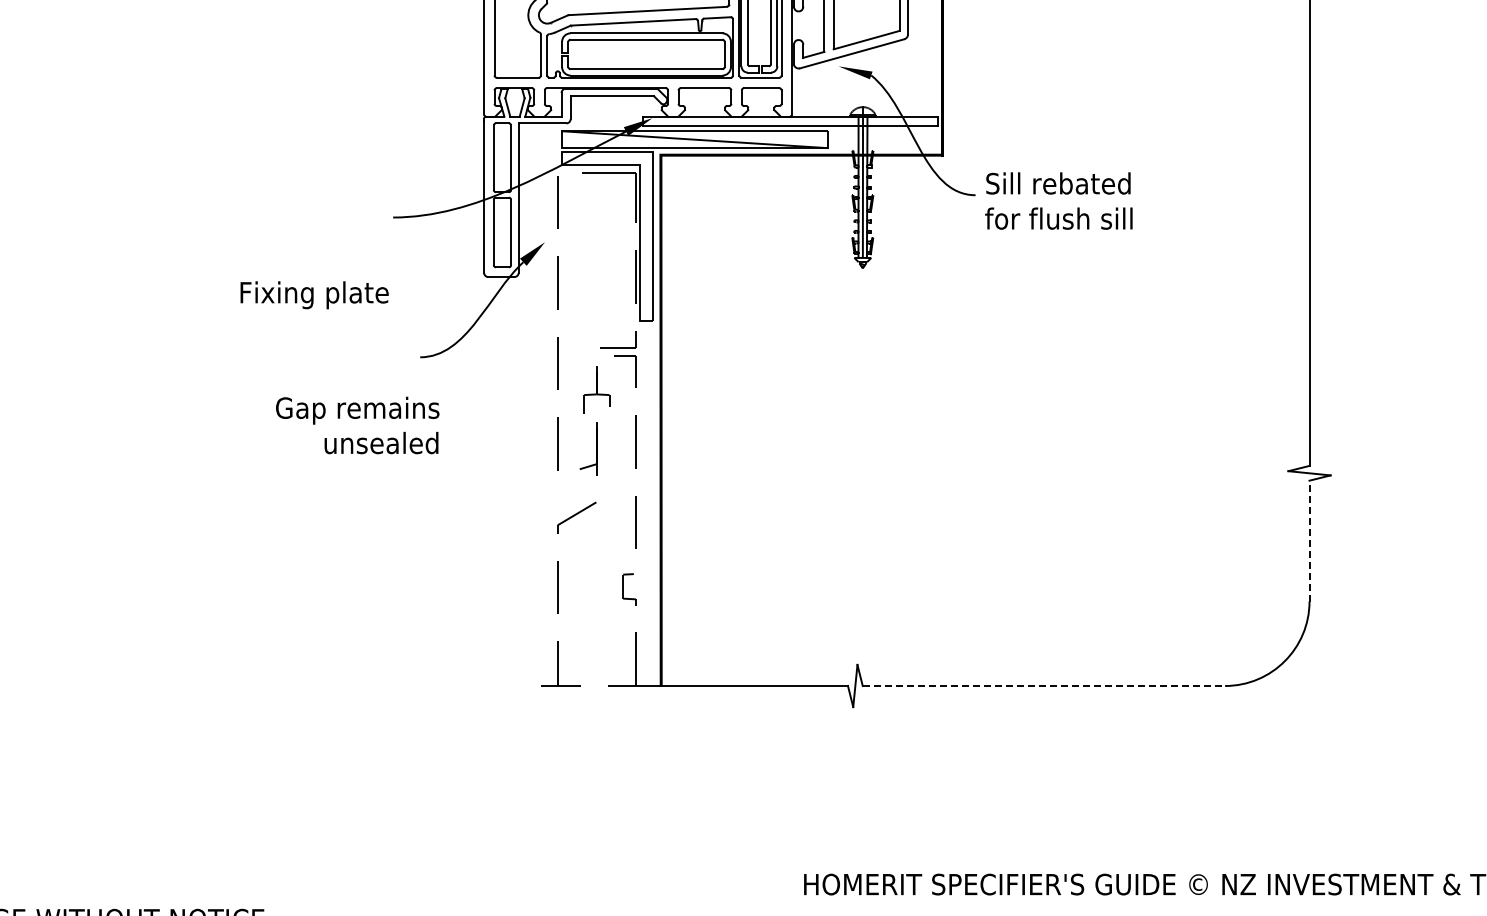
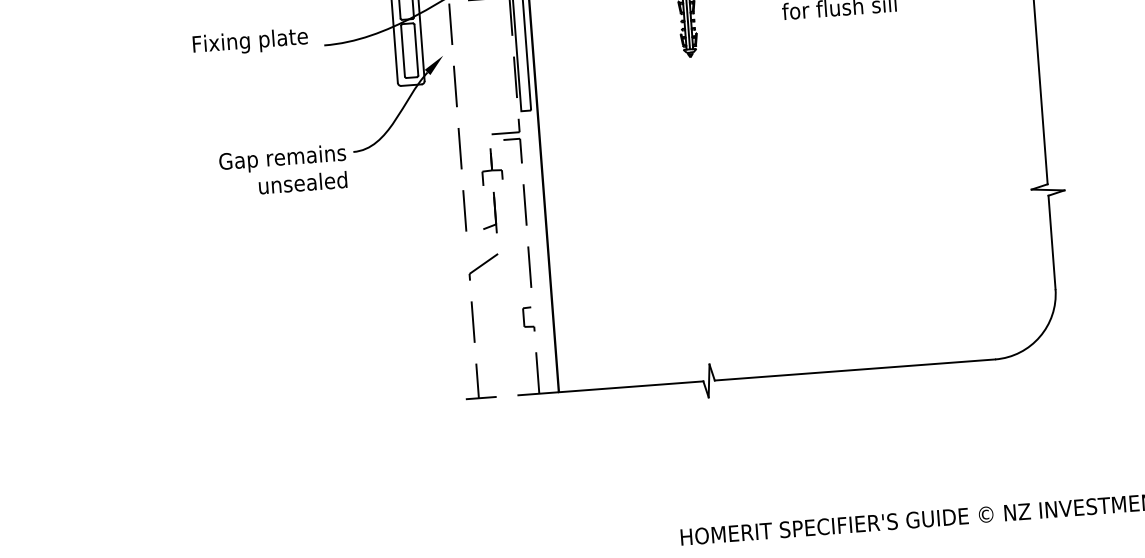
text: (314, 295) -> (250, 42), moved
text: (357, 425) -> (283, 170), moved
line: (1309, 540) -> (1051, 241), dashed -> solid
line: (1044, 686) -> (855, 370), dashed -> solid

